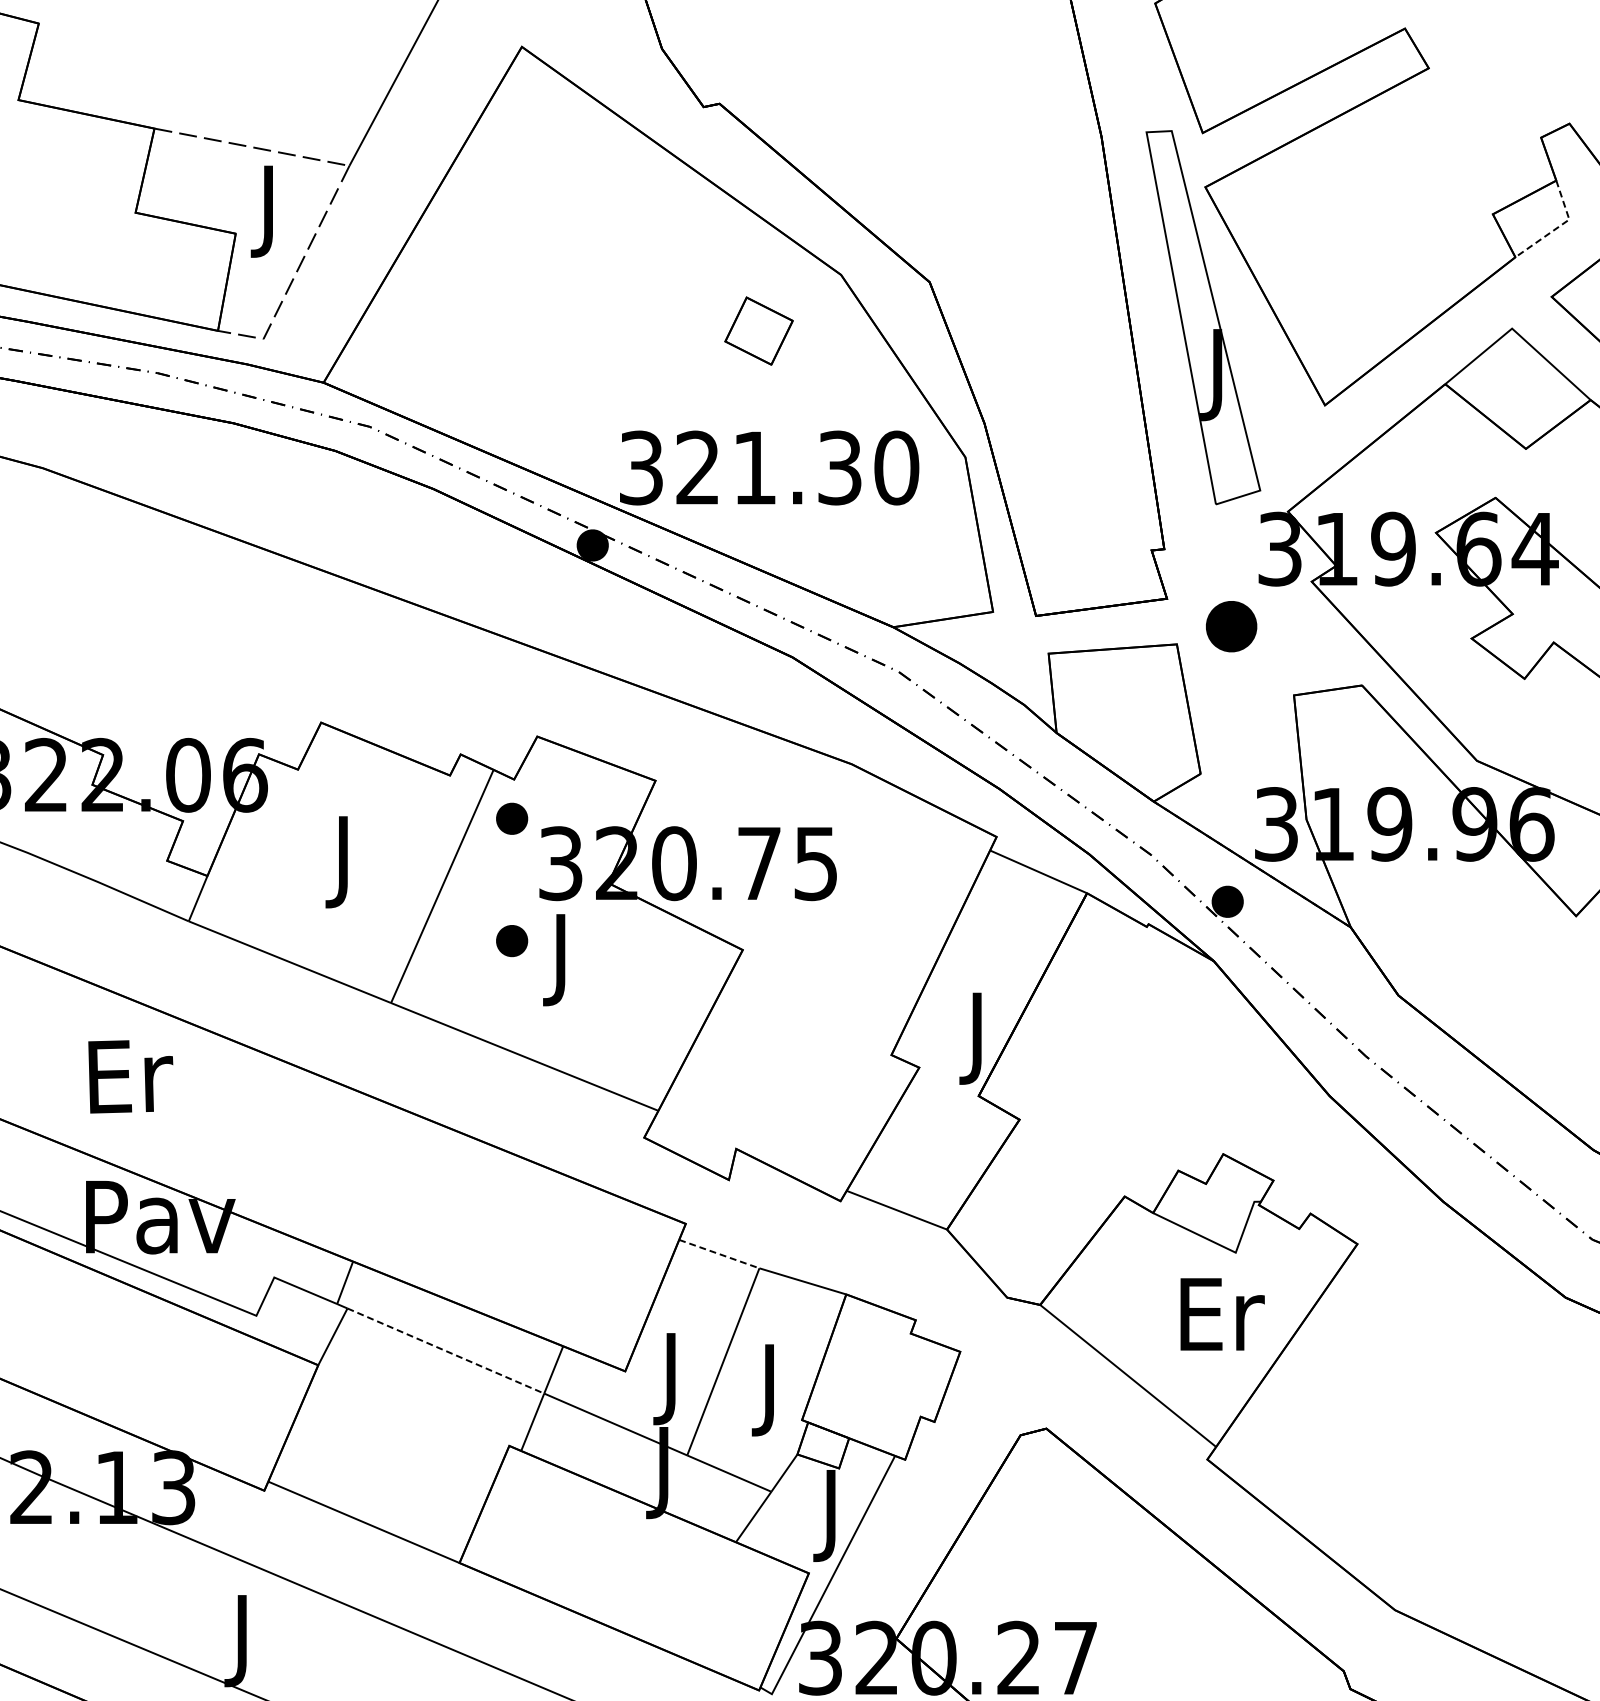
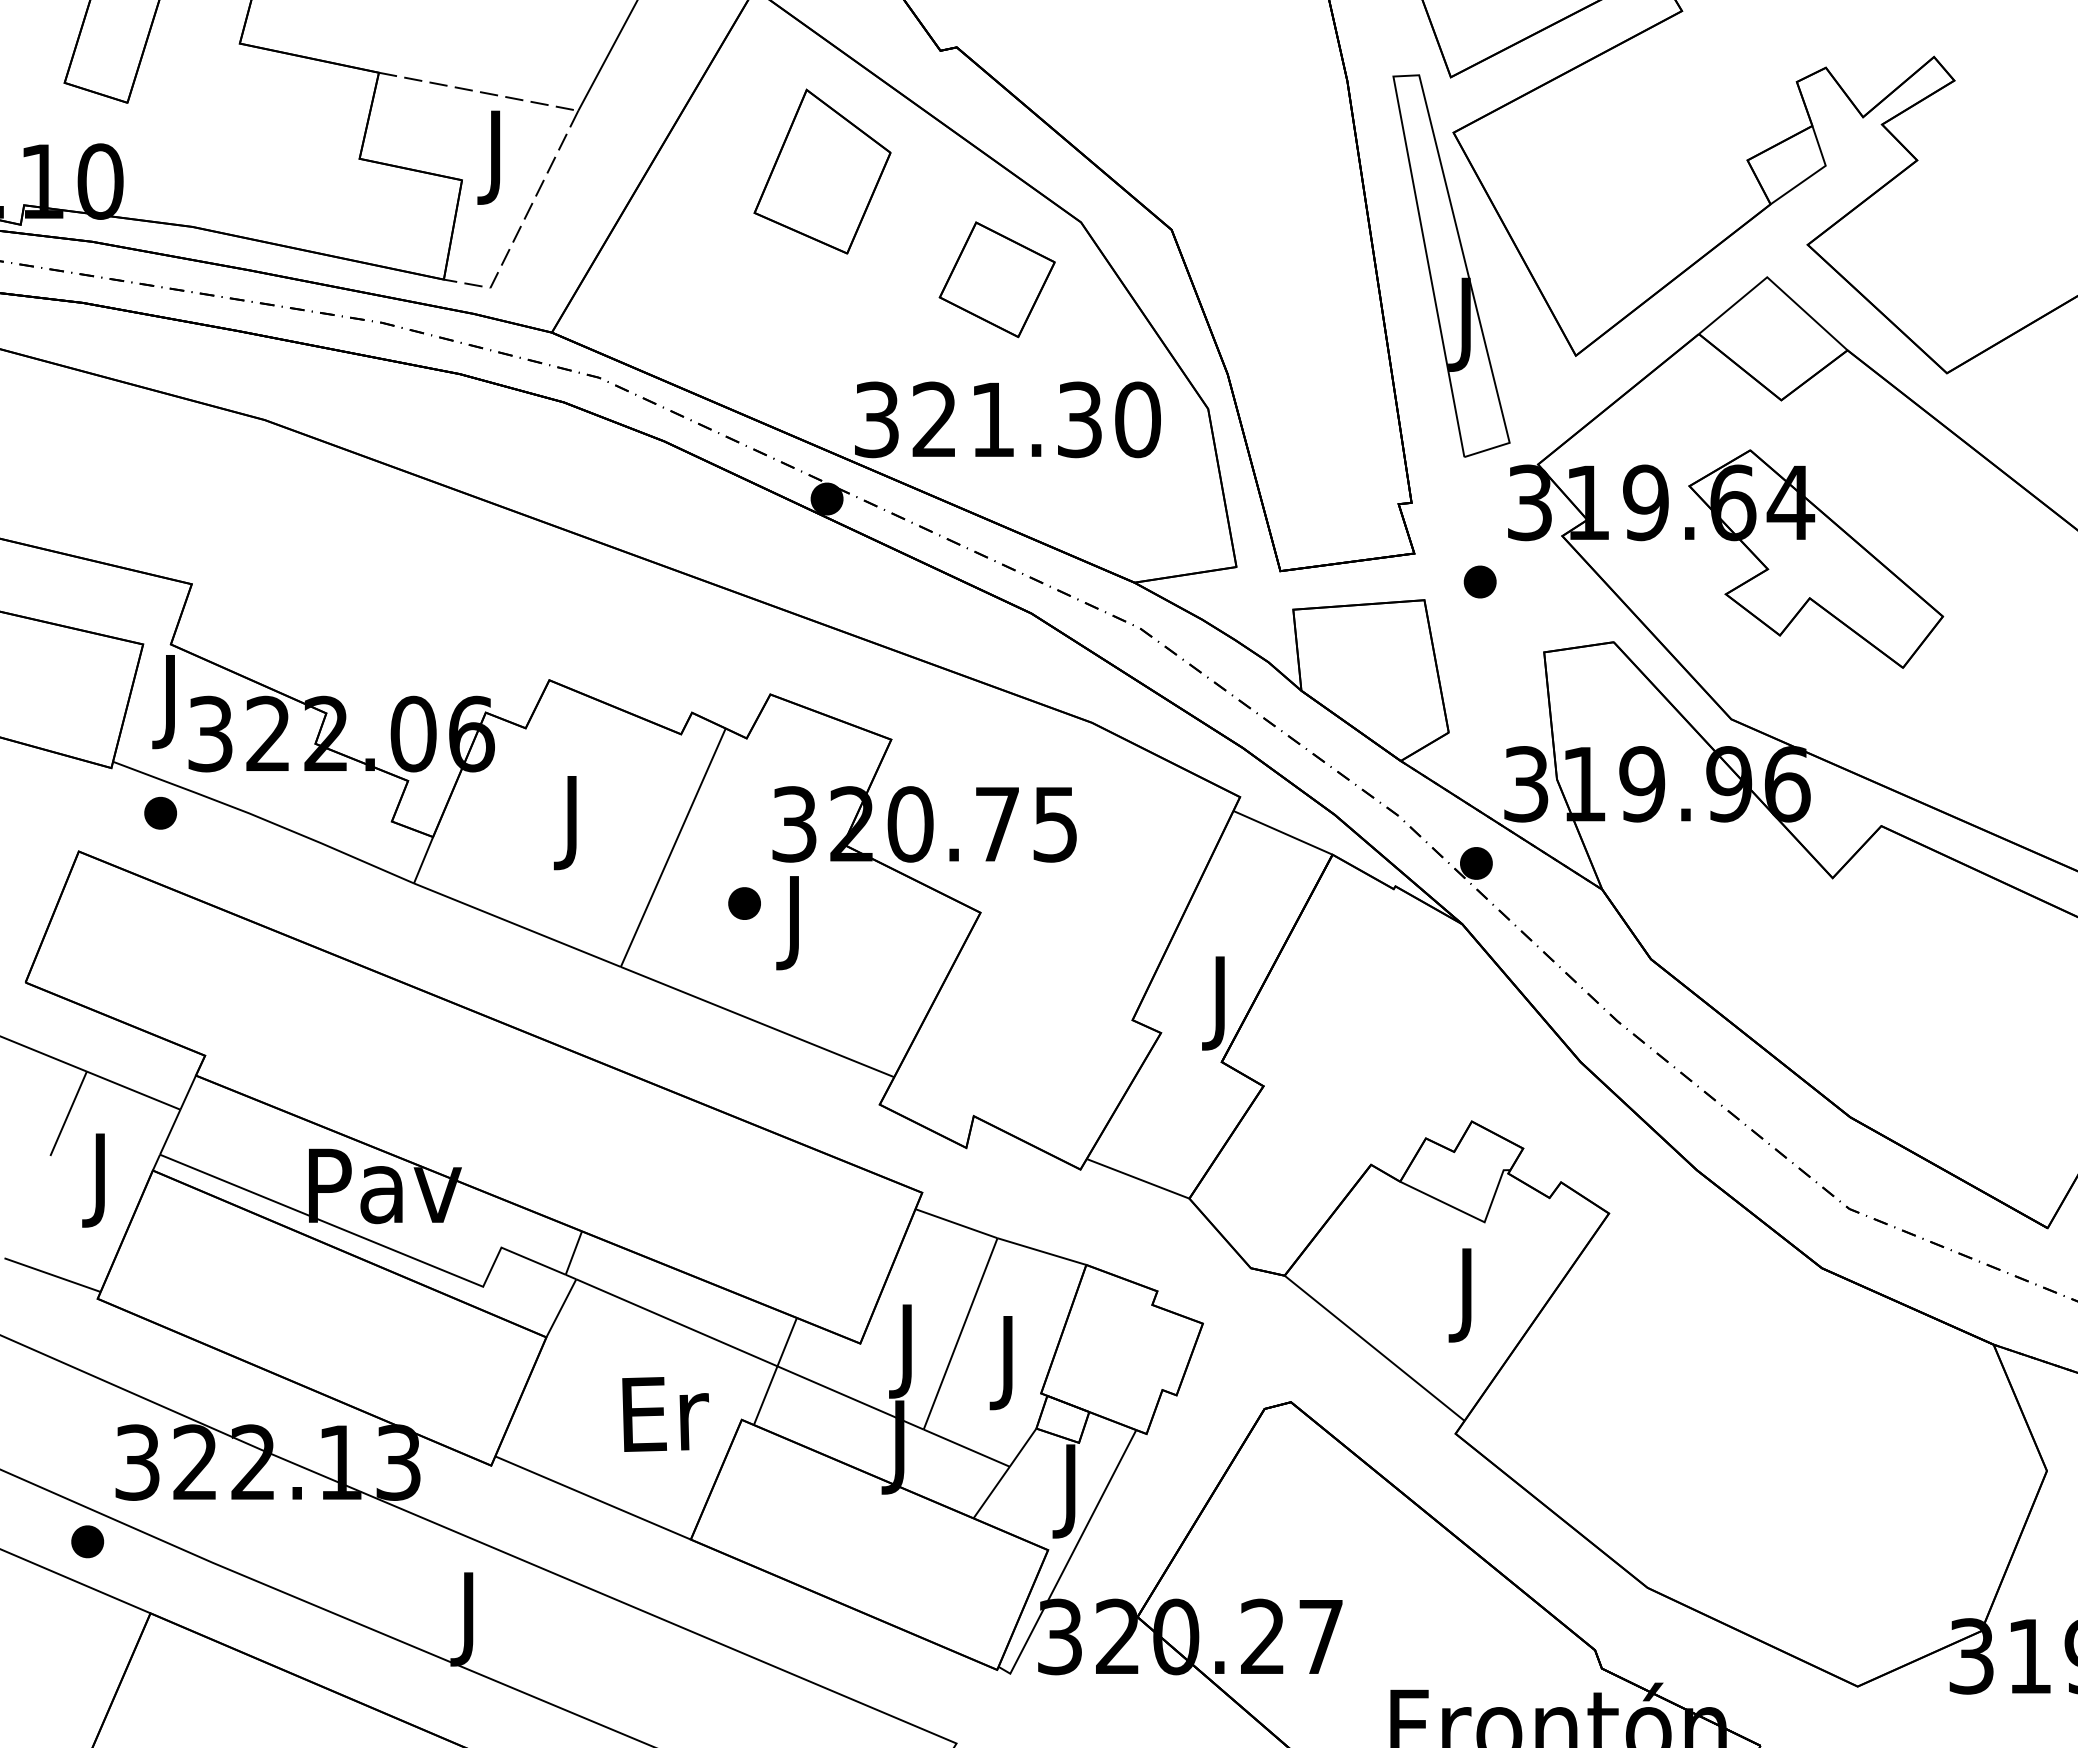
part: (588, 225) -> (822, 171), added
line: (1559, 227) -> (1815, 173), dashed -> solid
part: (758, 330) -> (996, 279), size x1.67
part: (1230, 626) -> (1479, 581), size x0.62
part: (511, 818) -> (744, 778), removed
text: (130, 1076) -> (665, 1414), moved
line: (719, 1253) -> (956, 1223), dashed -> solid
text: (1222, 1324) -> (1471, 1295), Er -> J
line: (445, 1350) -> (676, 1322), dashed -> solid

